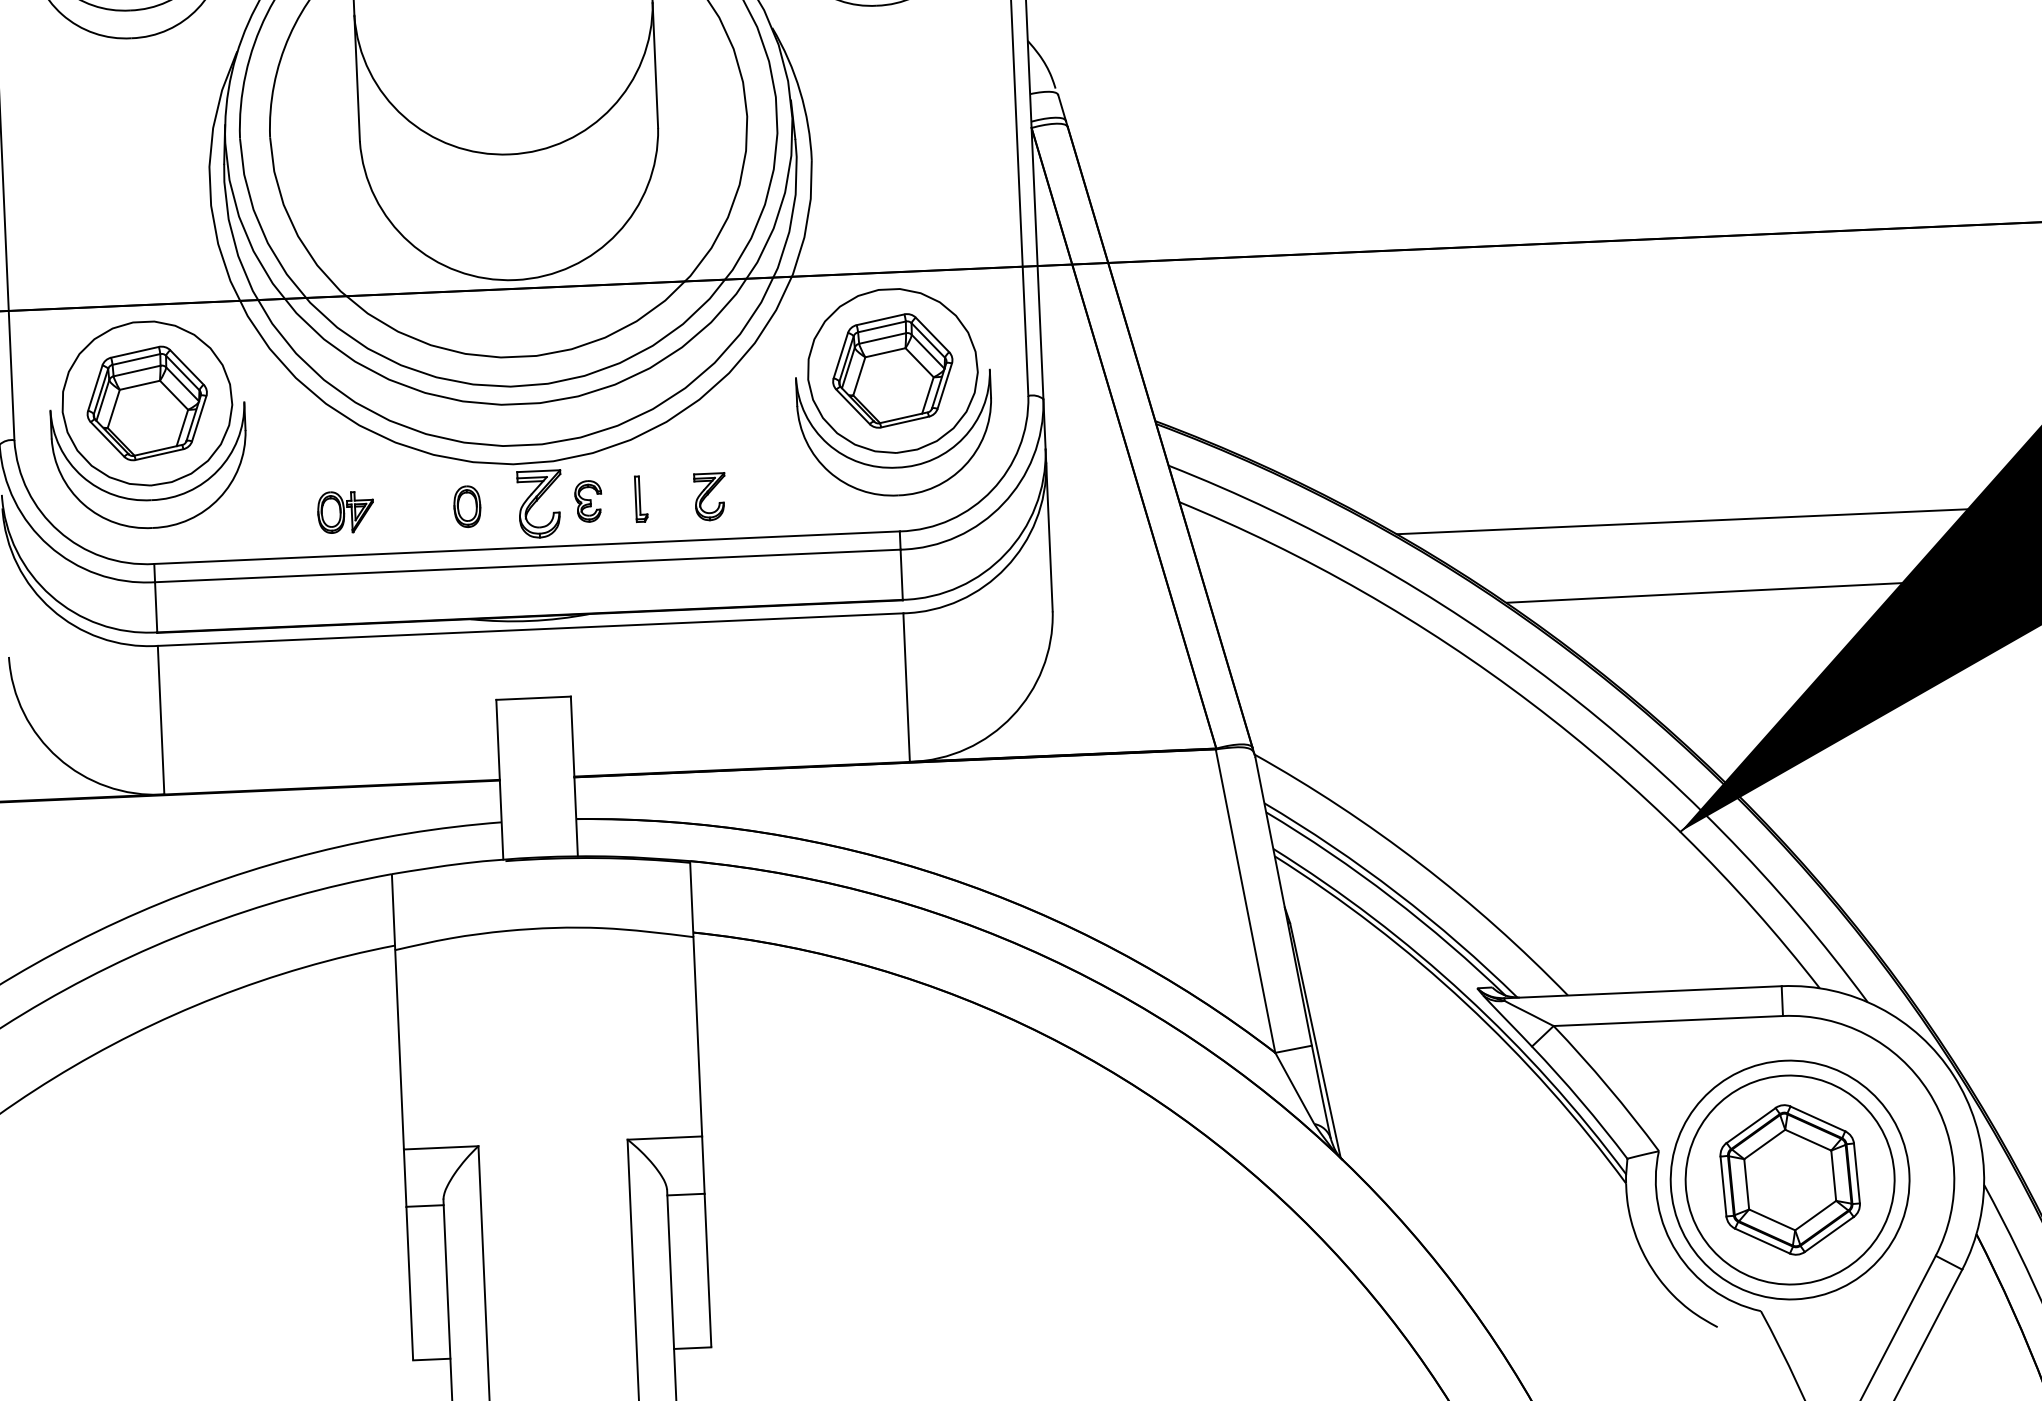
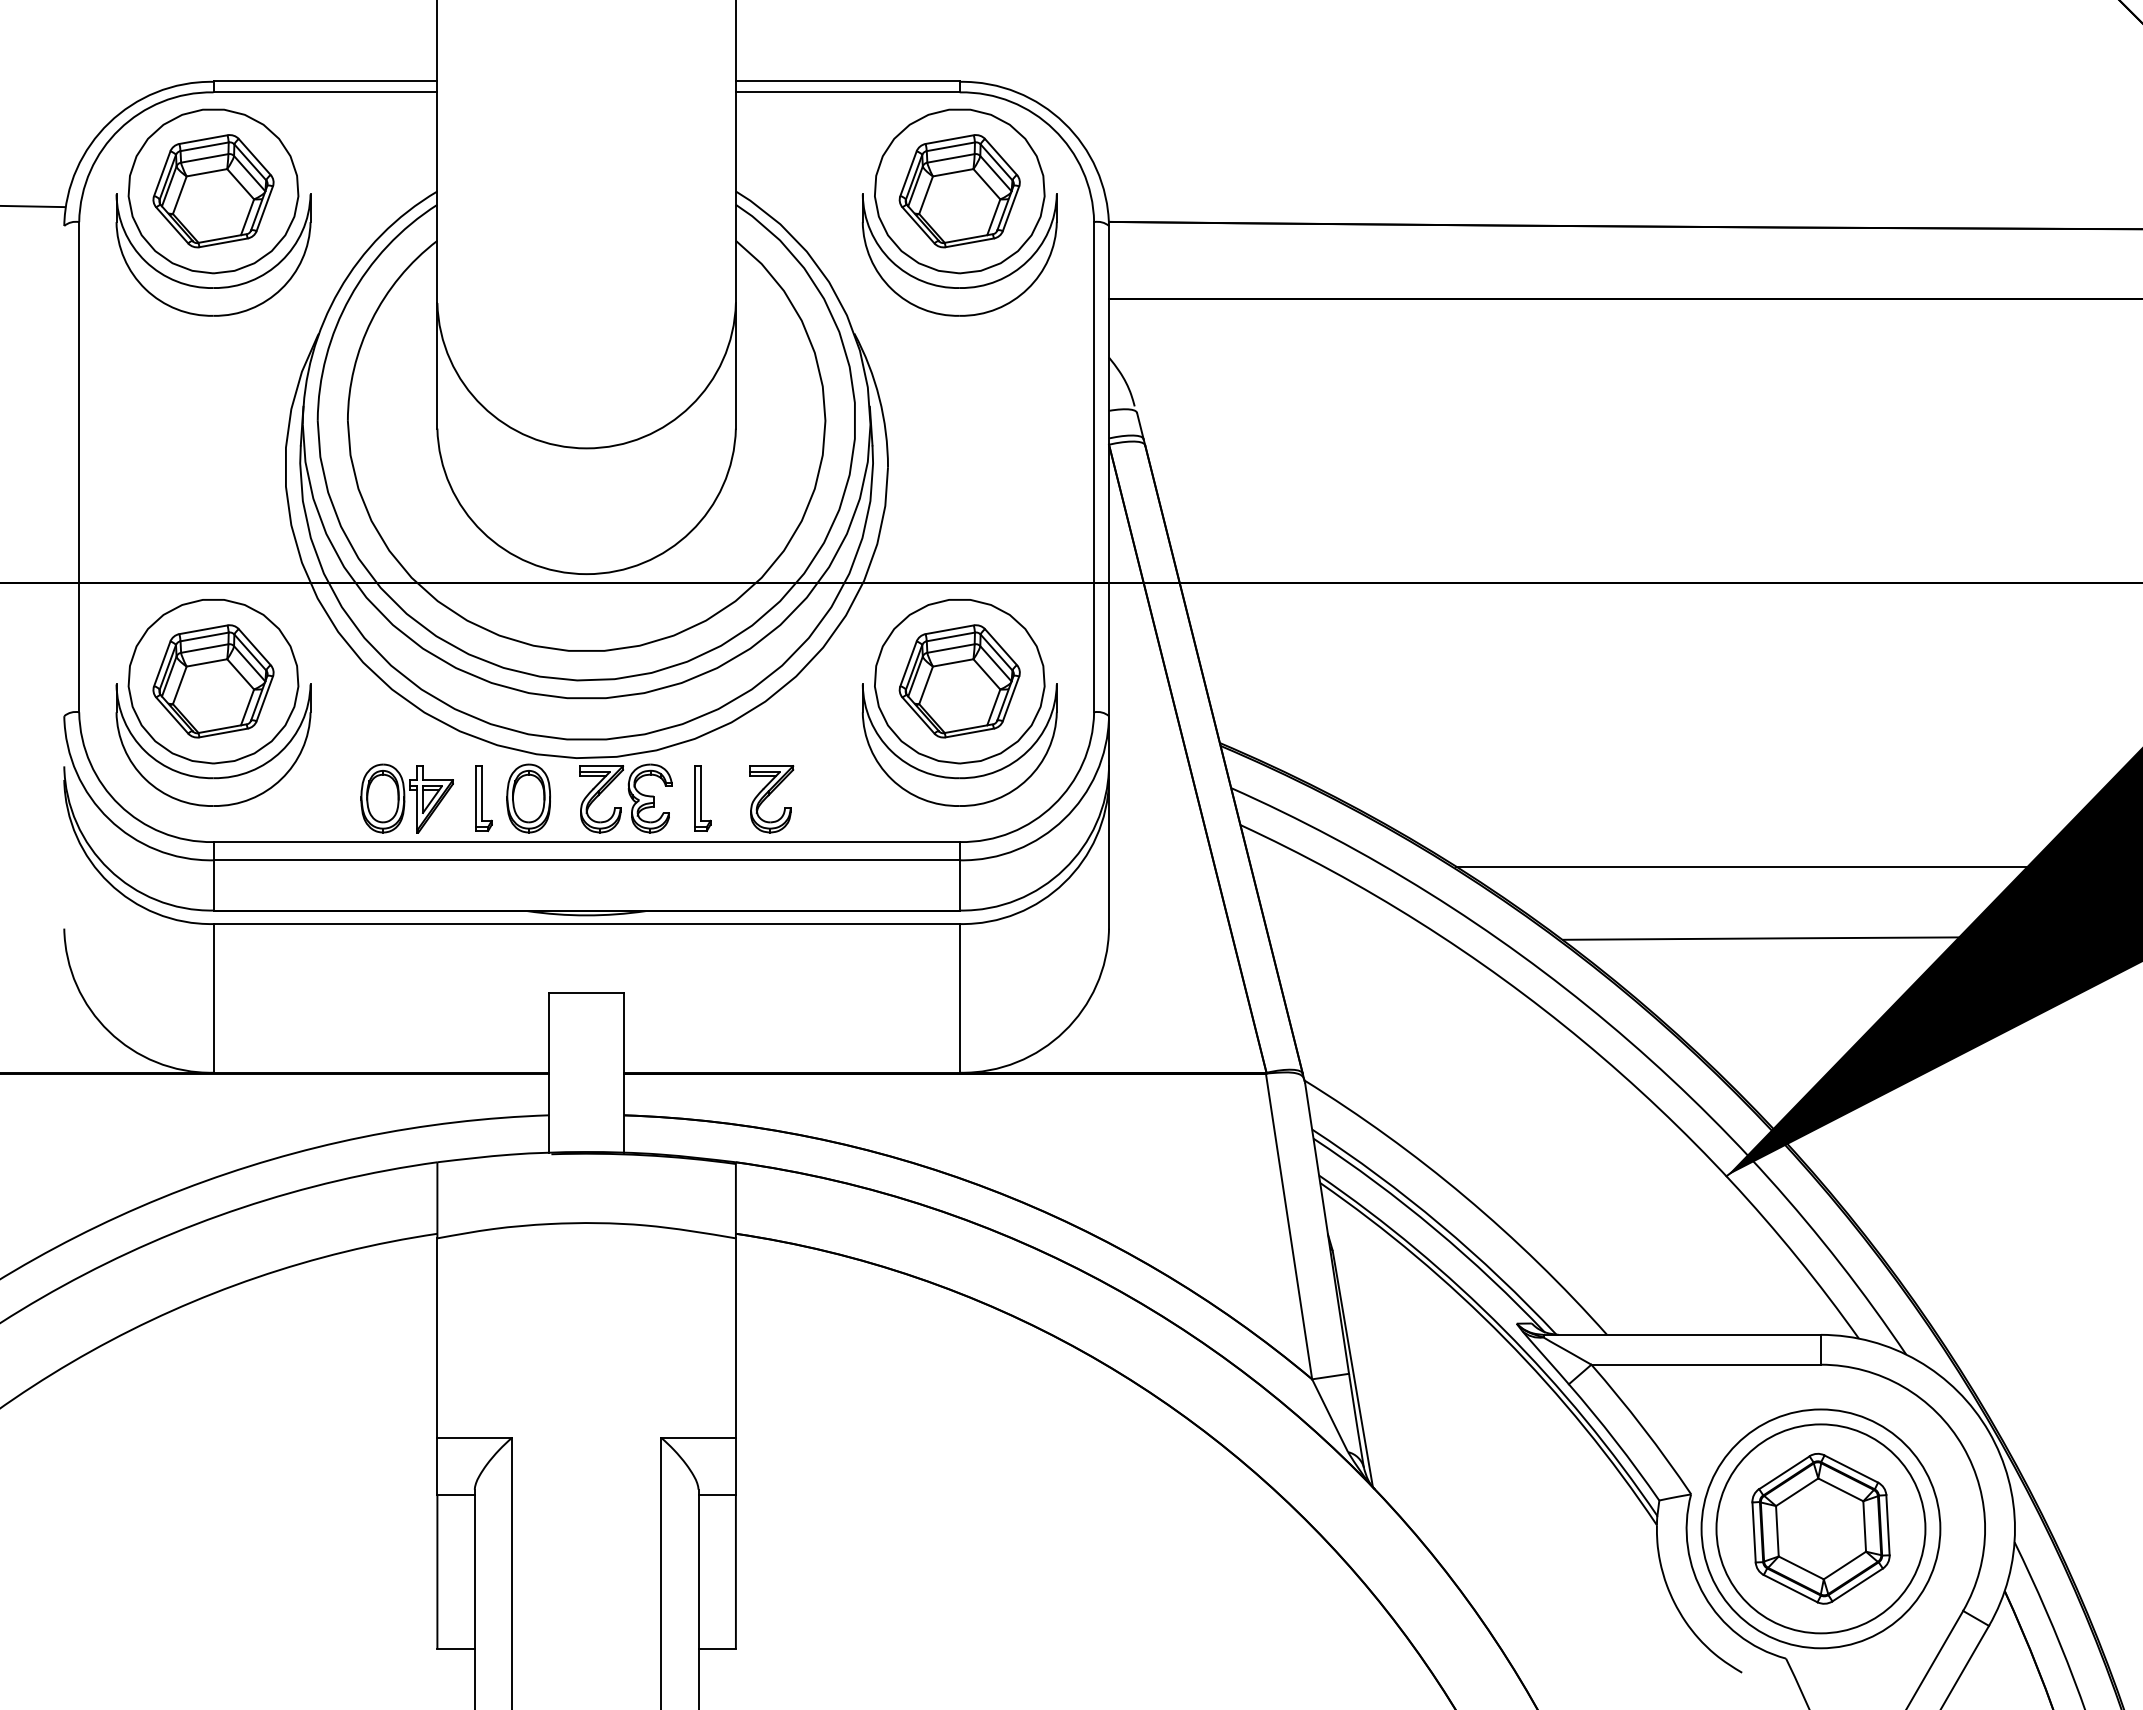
part: (709, 497) -> (771, 799), size x1.43
part: (640, 499) -> (702, 798), size x1.43
part: (587, 501) -> (649, 798), size x1.67
part: (467, 506) -> (528, 798), size x1.67
part: (422, 508) -> (483, 798), added
part: (345, 512) -> (406, 798), size x1.67

